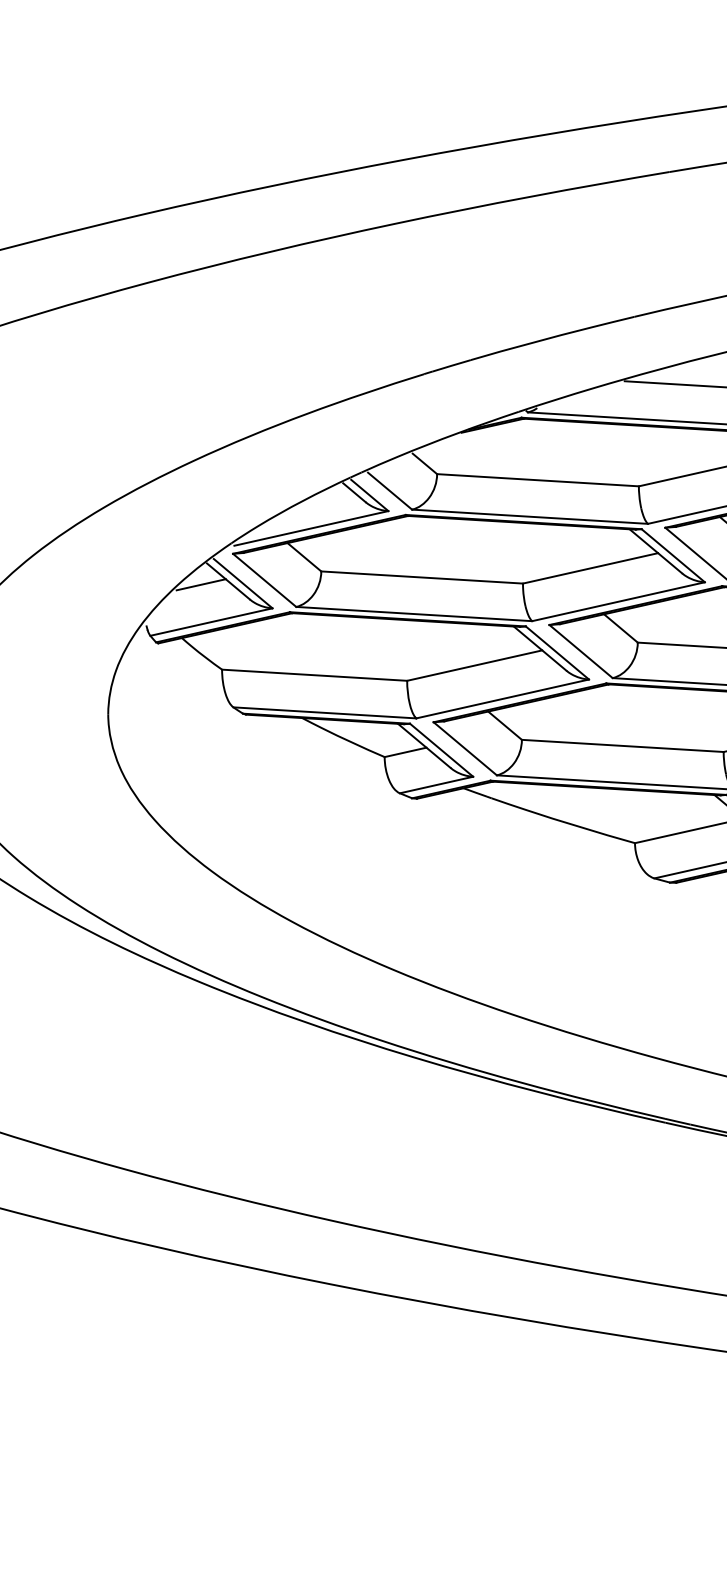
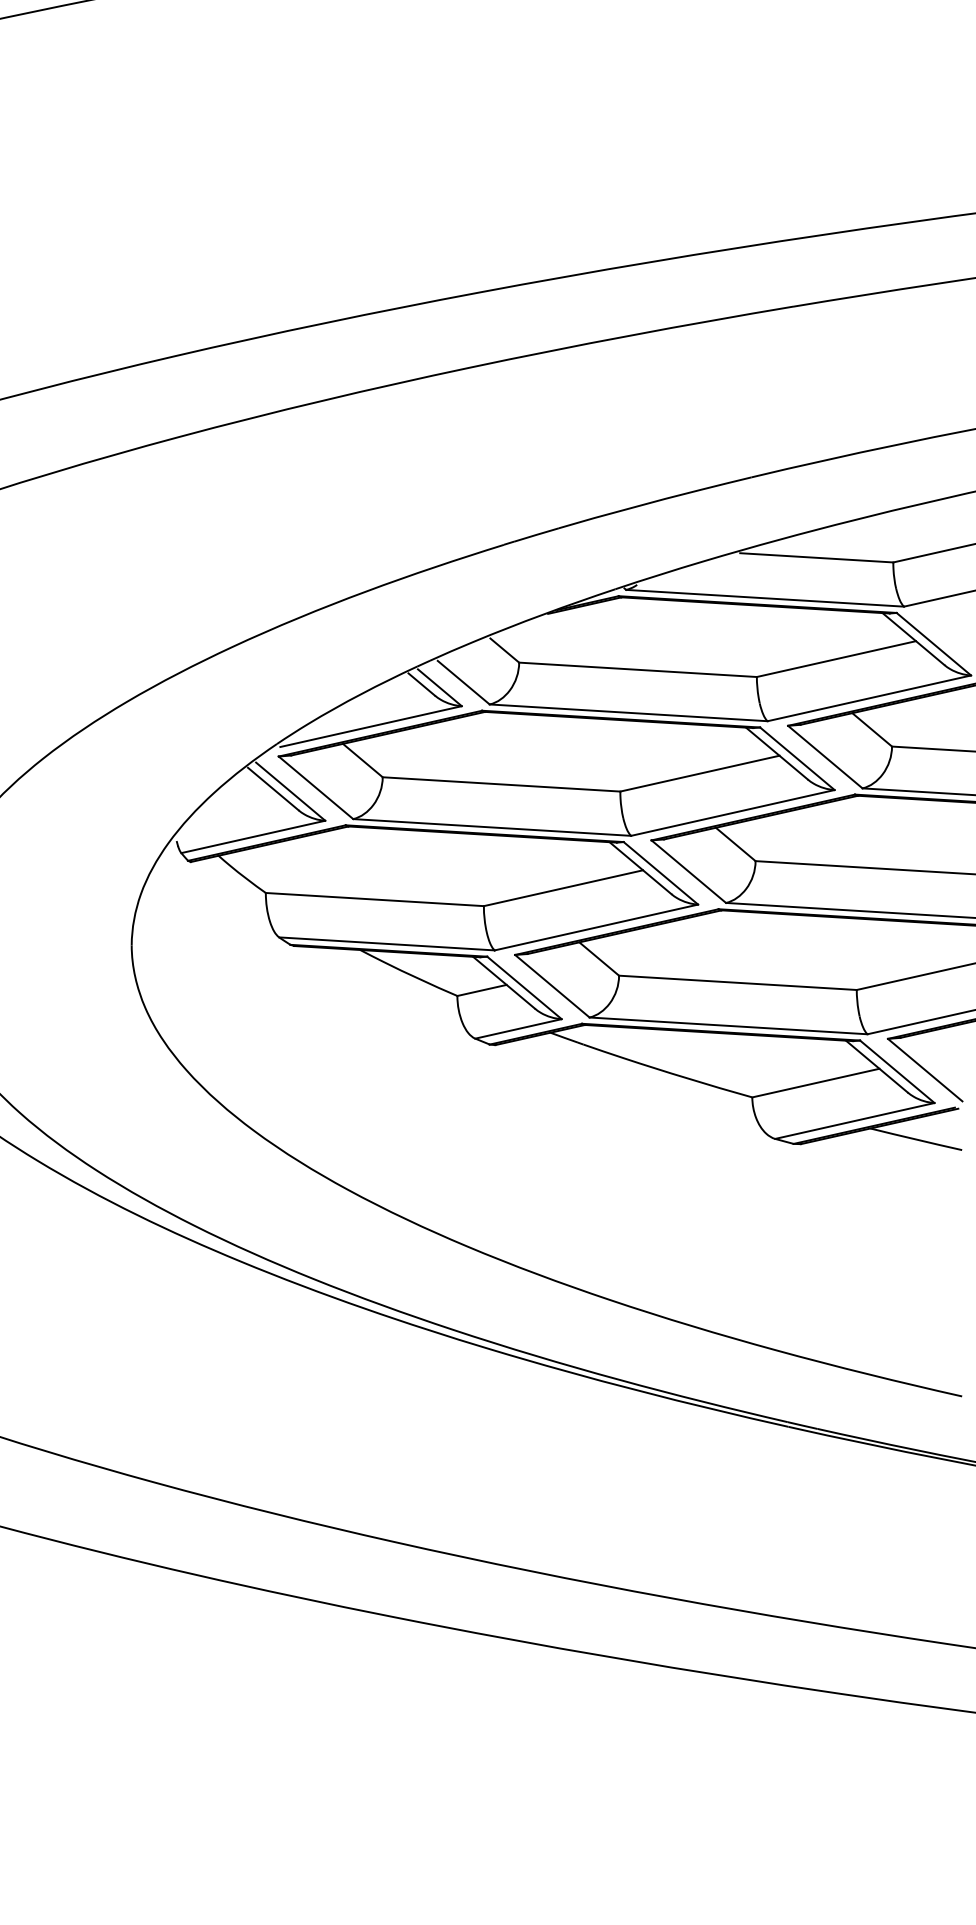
line: (201, 584) -> (241, 792), removed

